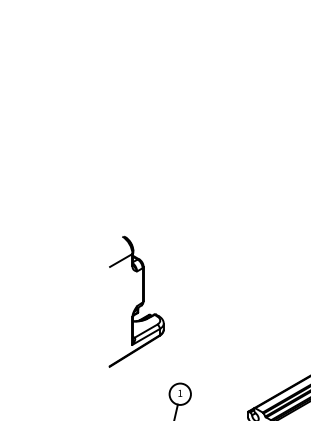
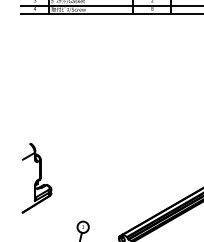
part: (135, 302) -> (36, 178), moved

